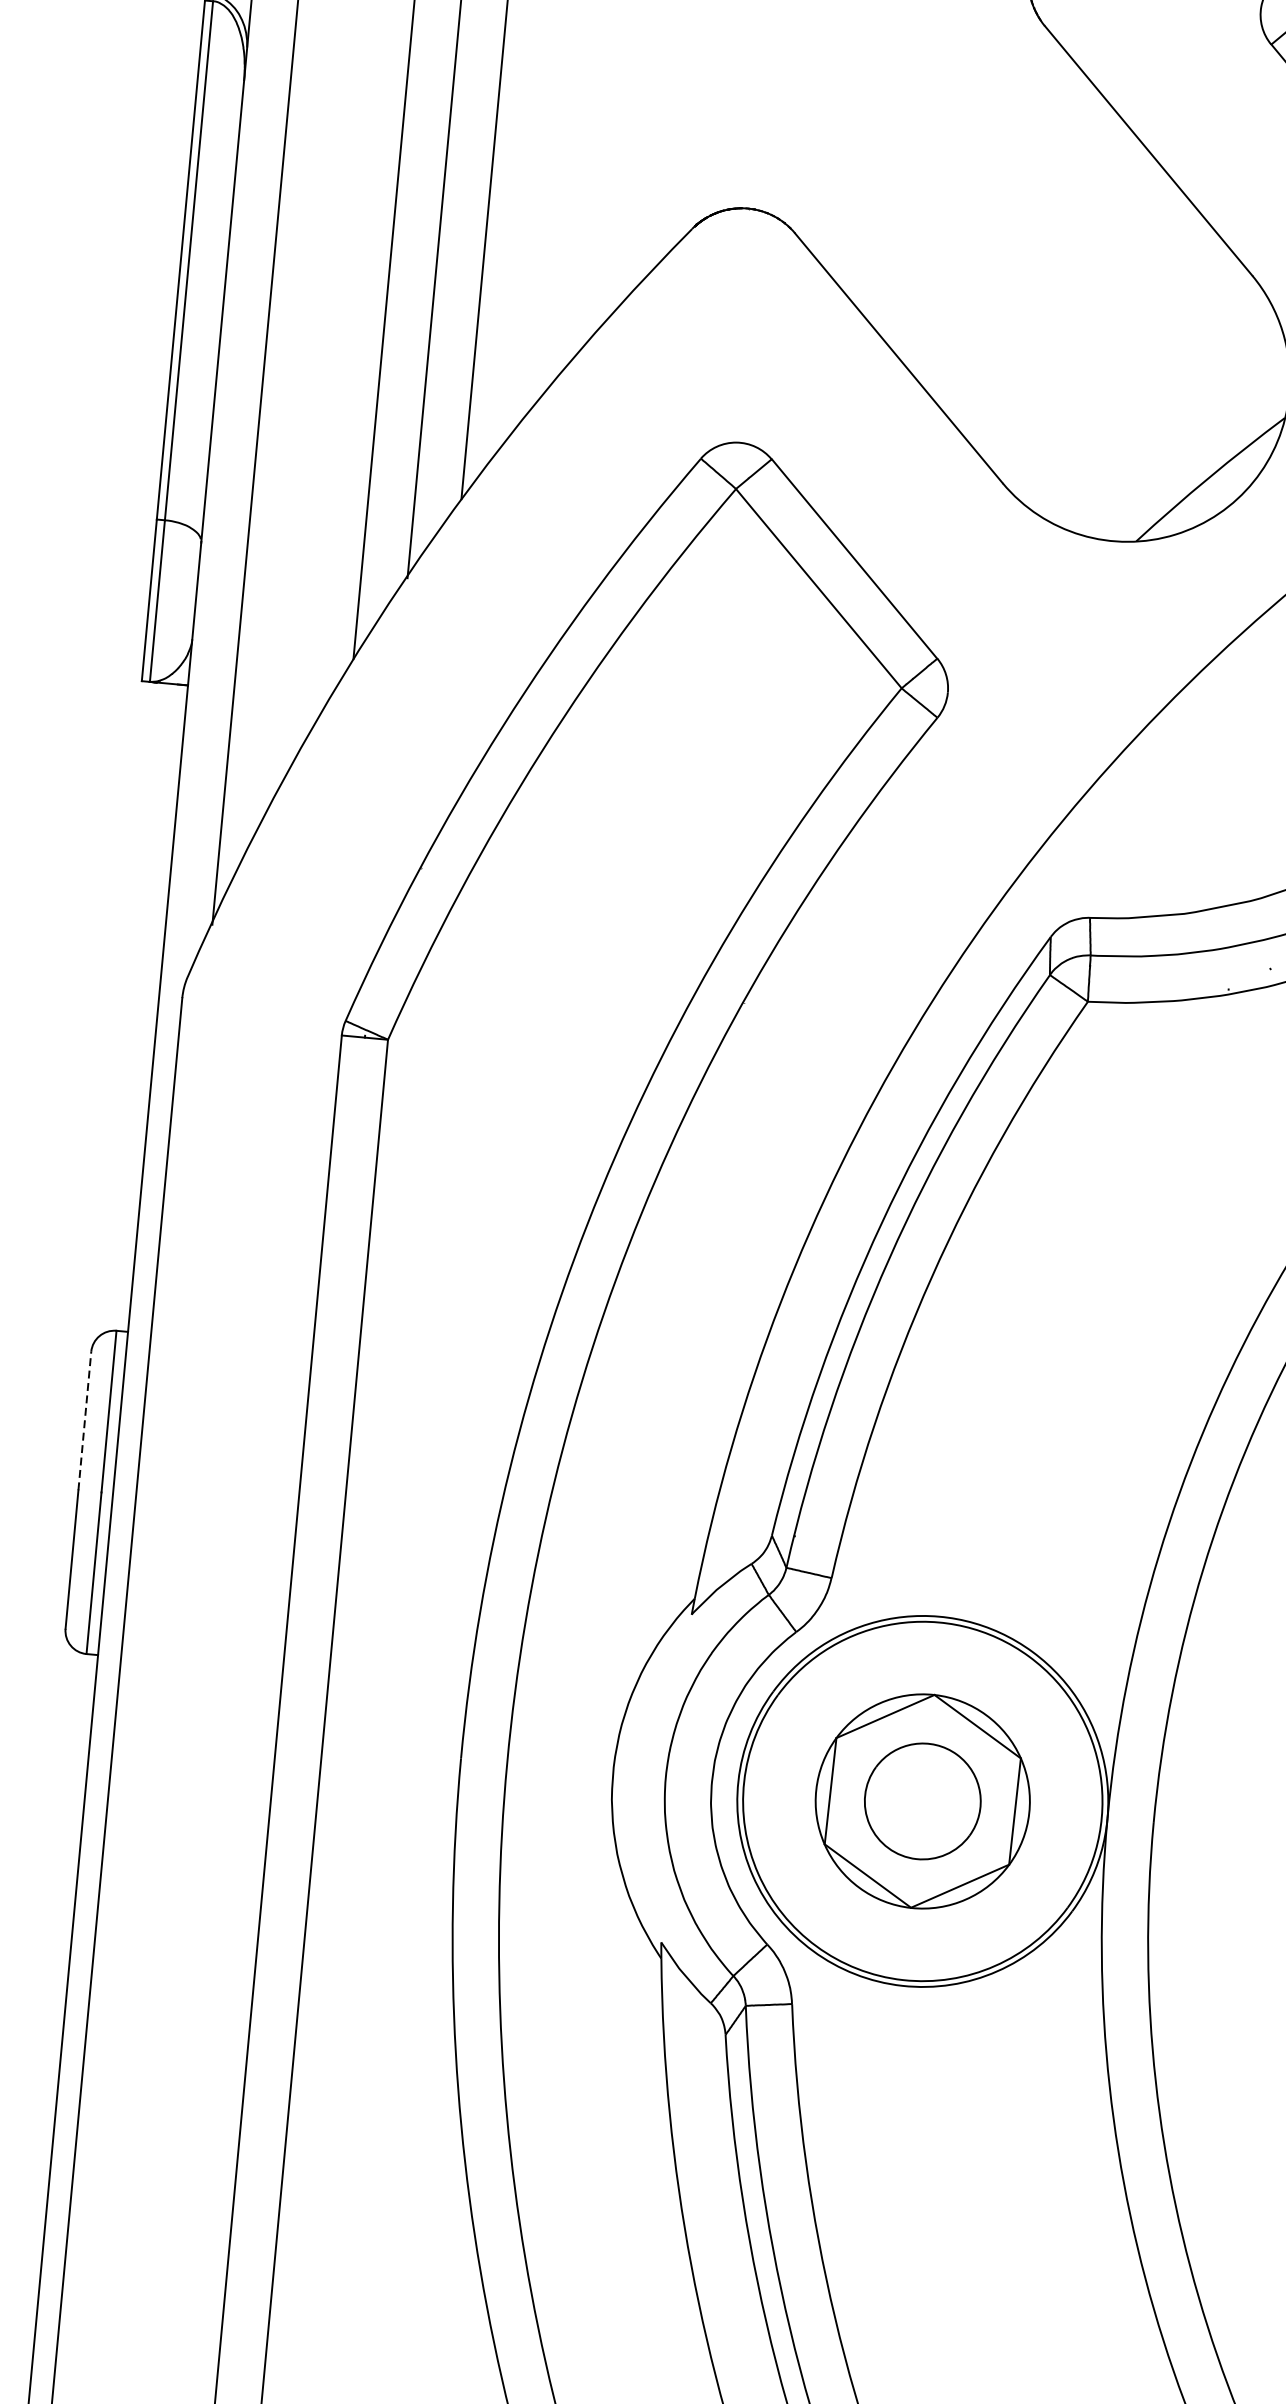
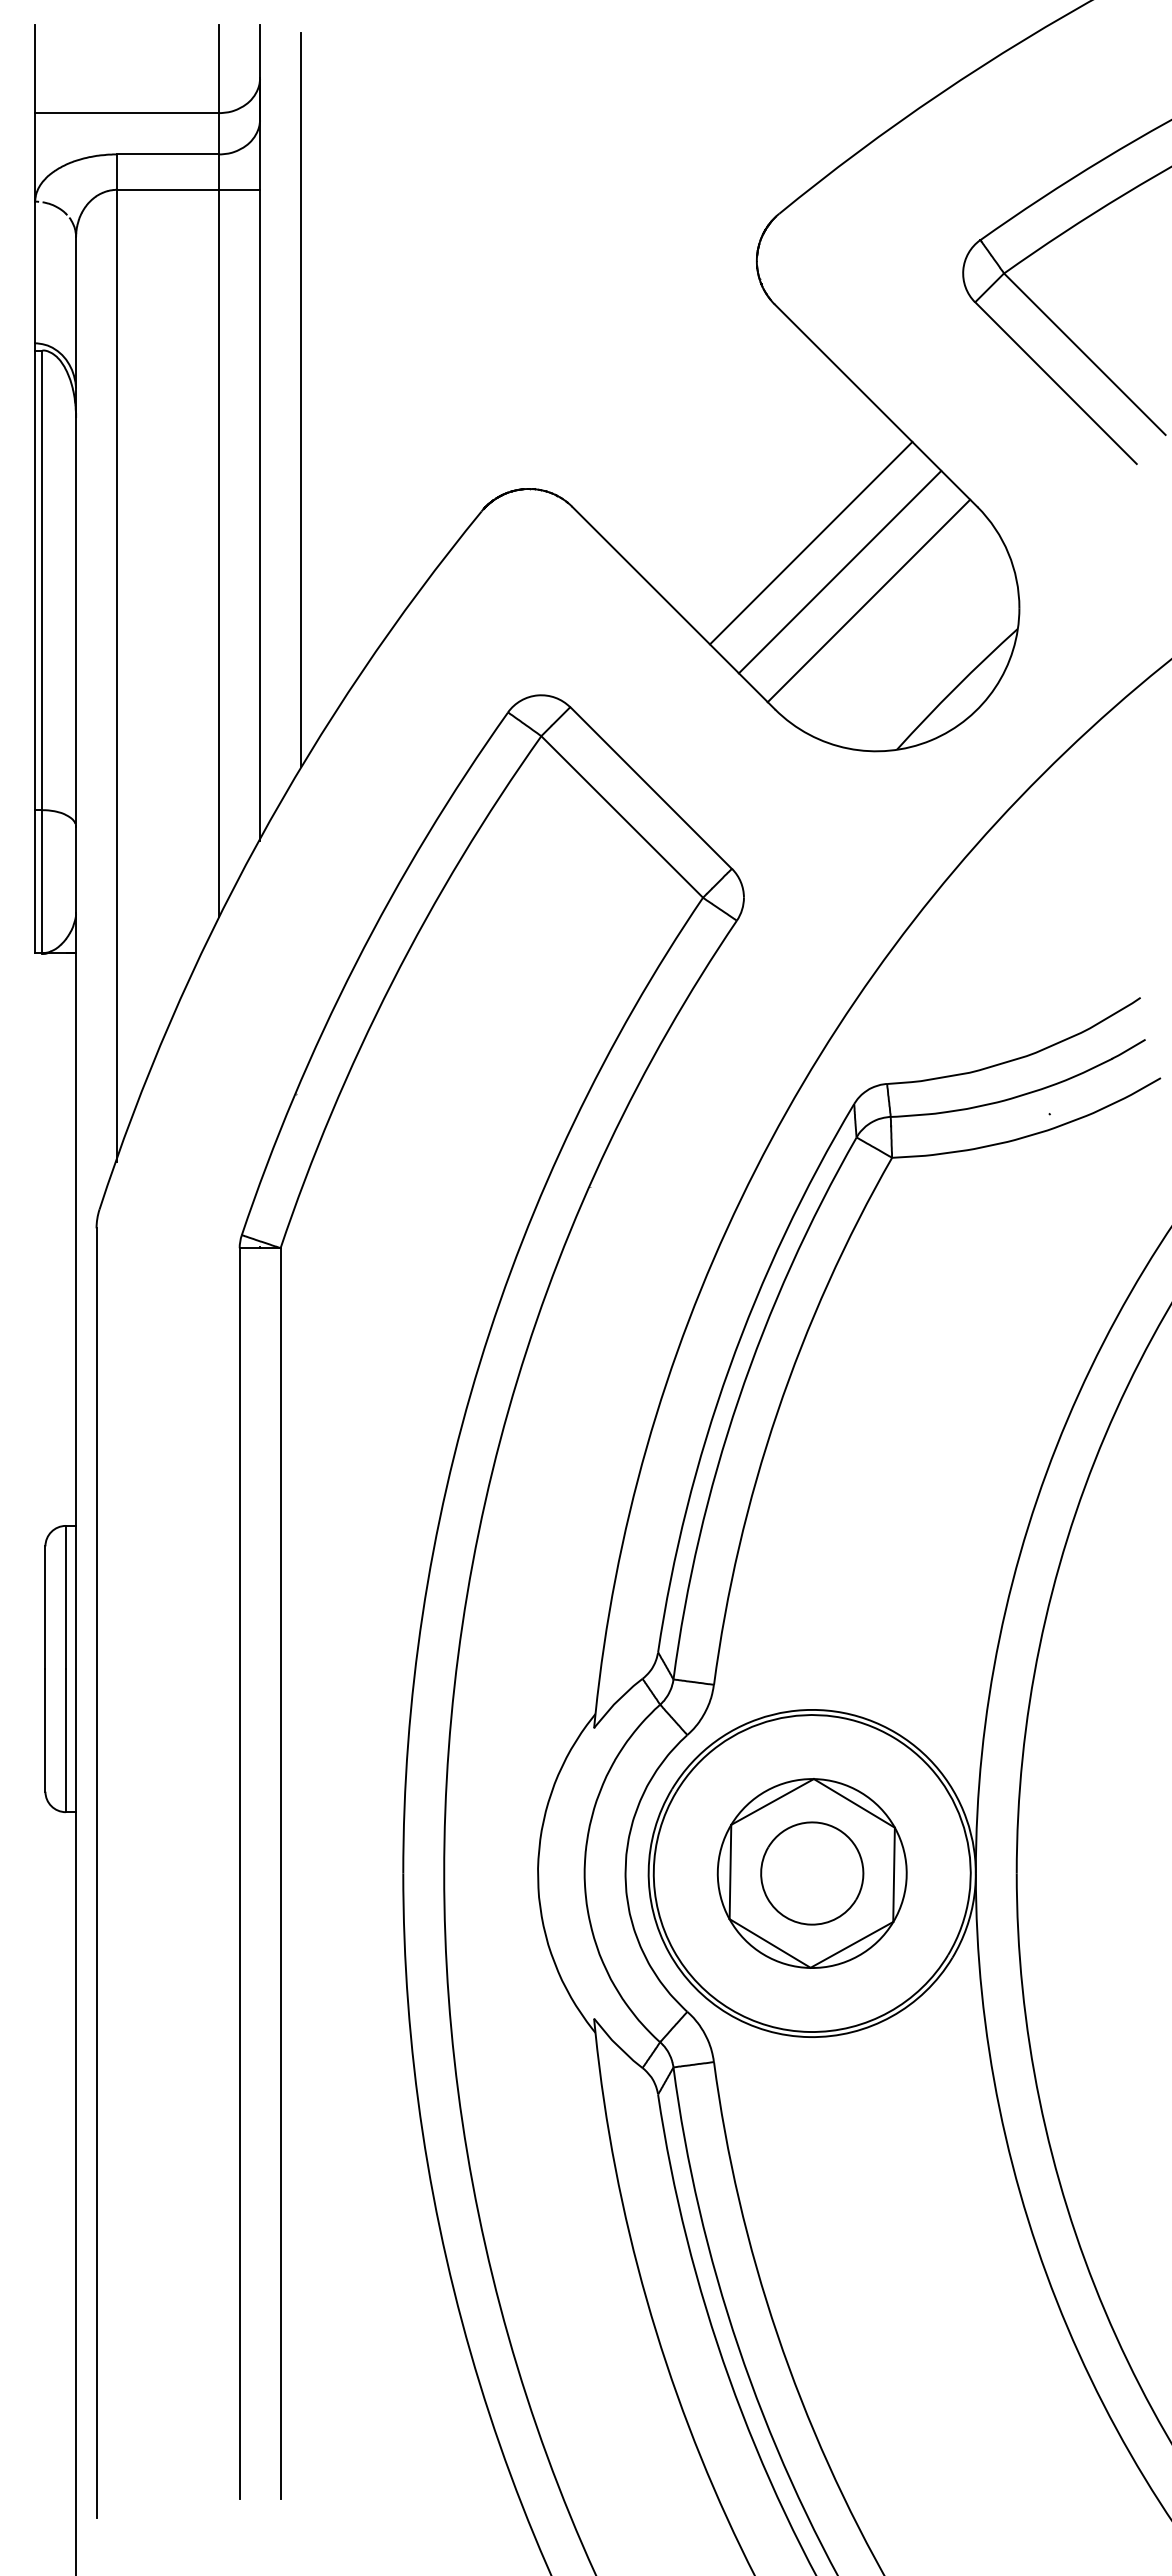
line: (1061, 298) -> (811, 542), added
line: (1089, 334) -> (839, 571), added
line: (1119, 370) -> (868, 600), added
line: (84, 1420) -> (45, 1607), dashed -> solid

